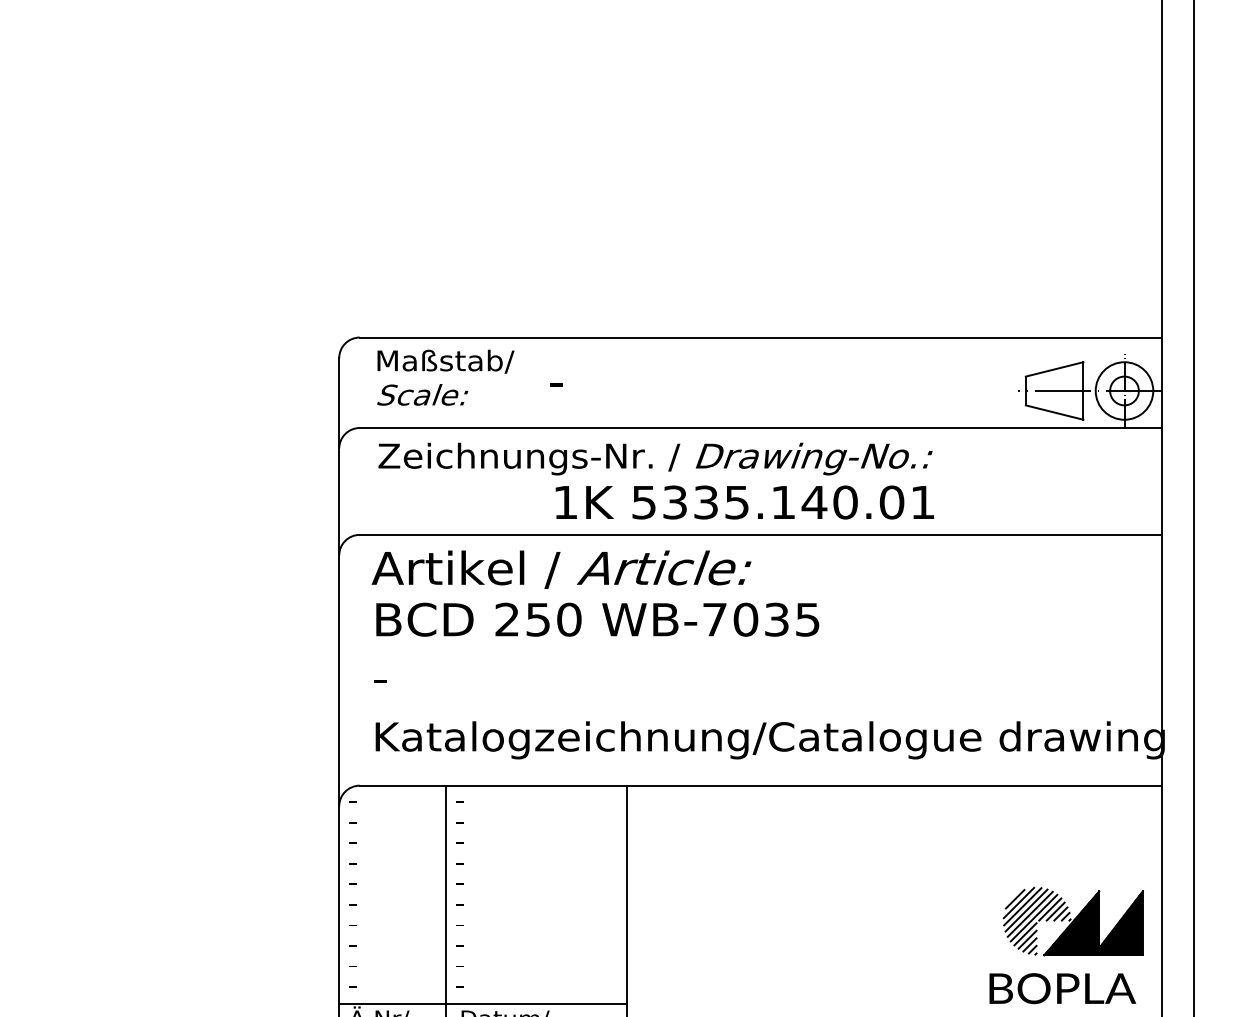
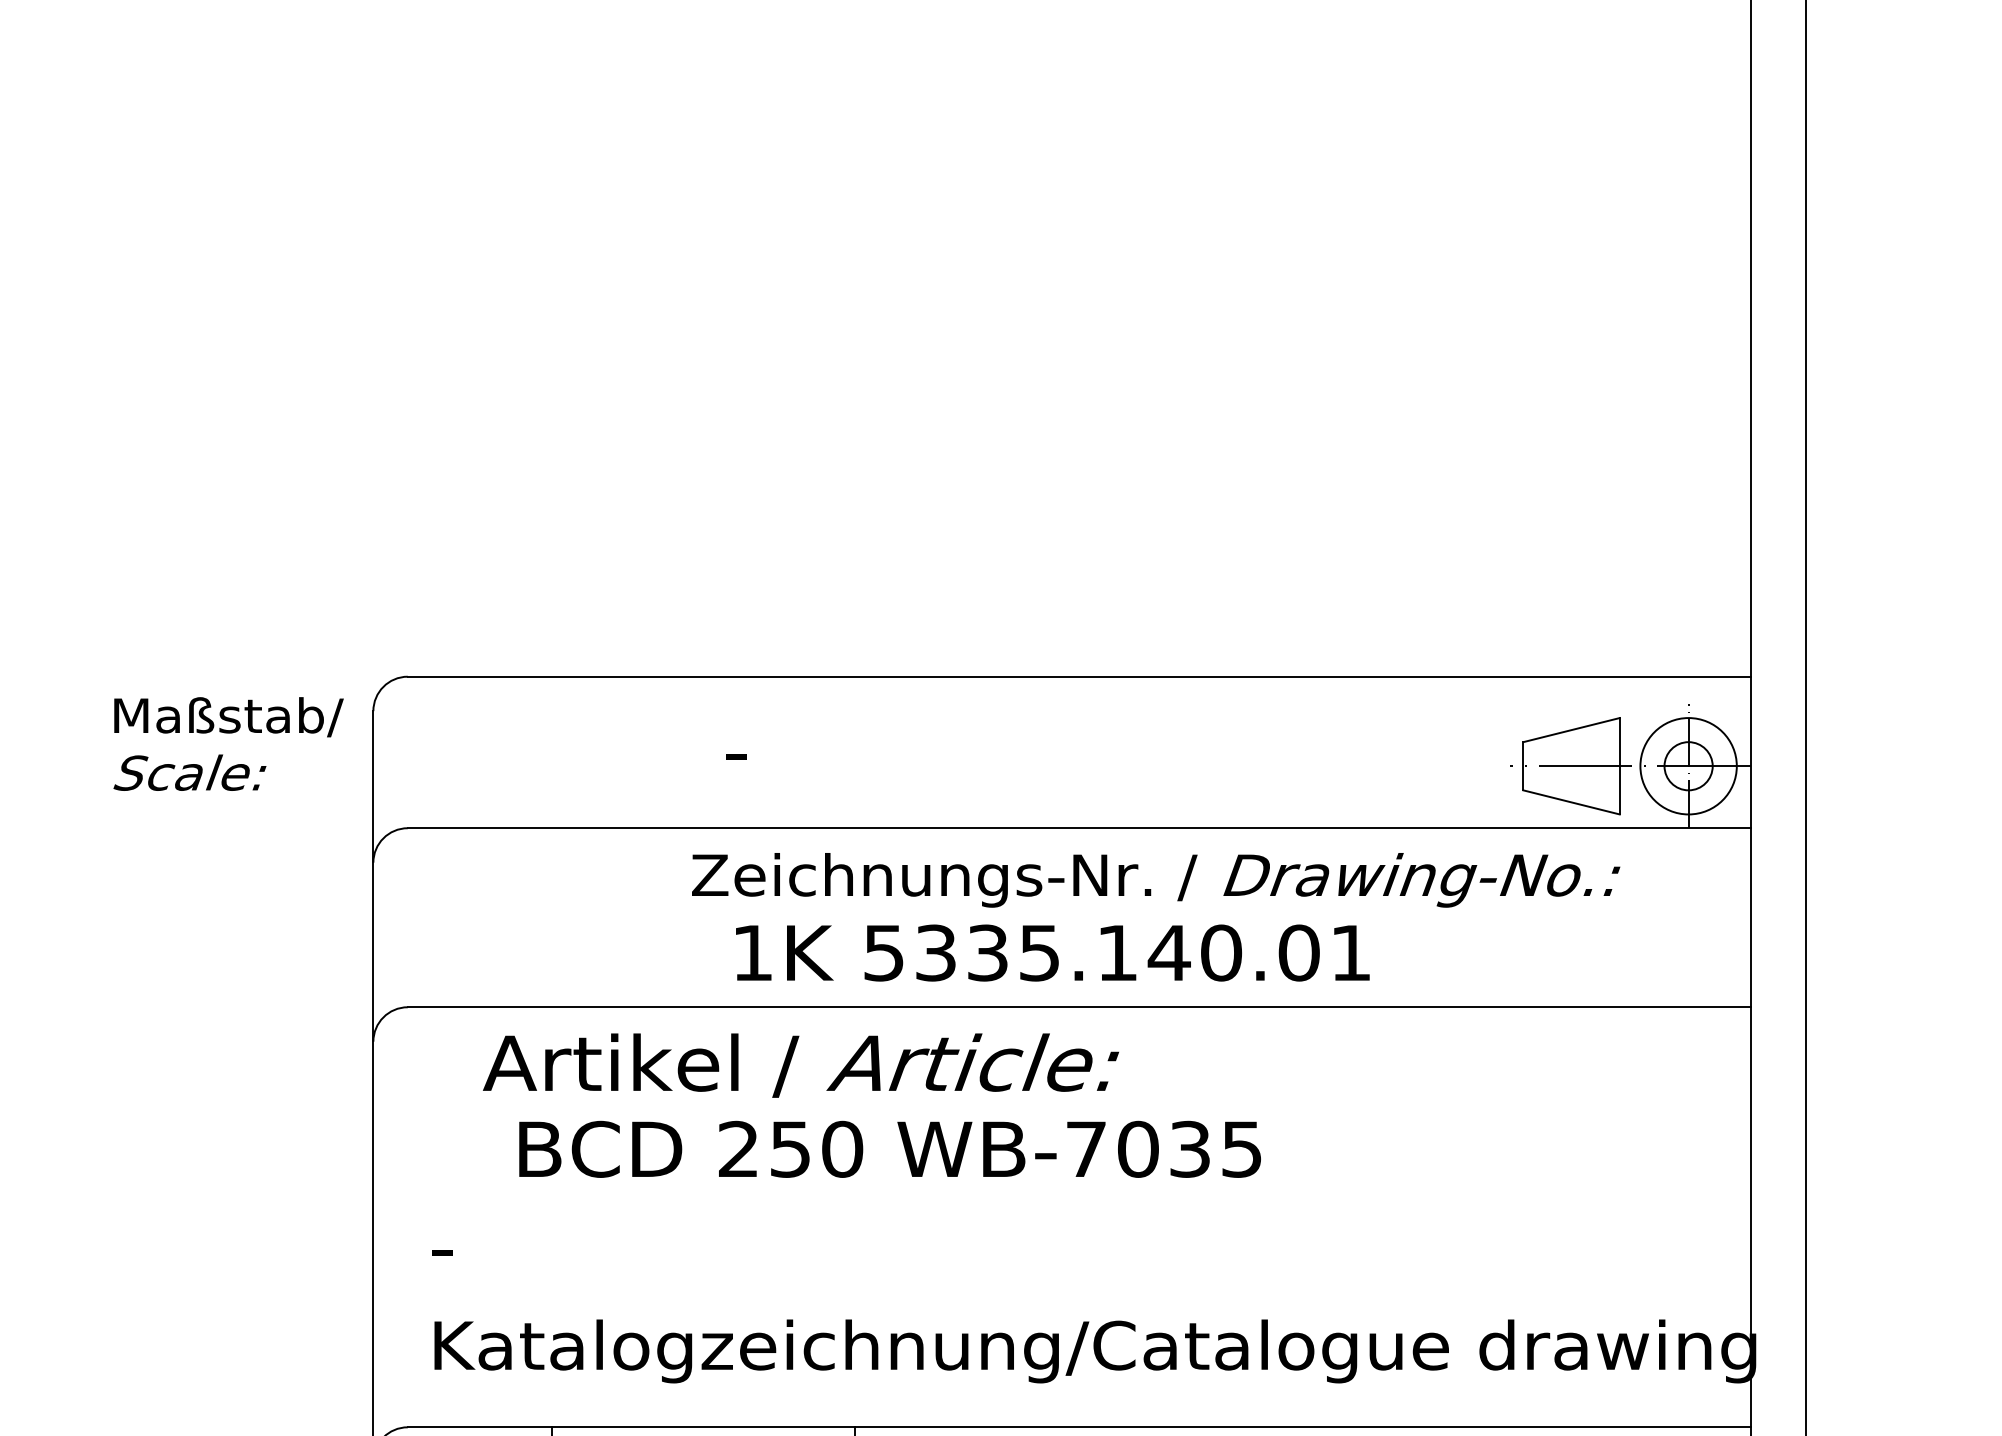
text: (445, 377) -> (228, 743), moved
text: (655, 458) -> (1155, 879), moved
text: (561, 569) -> (800, 1065), moved
text: (597, 619) -> (889, 1148), moved

